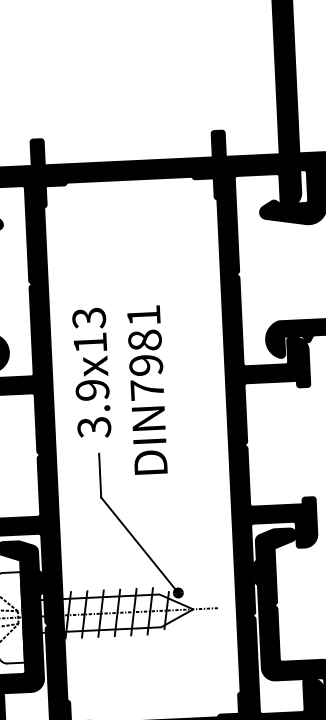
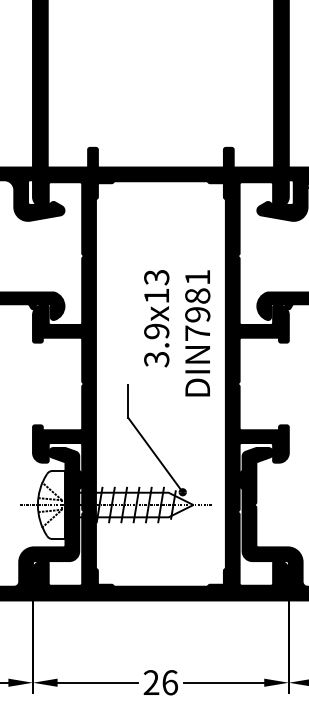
text: (120, 391) -> (177, 333), moved

